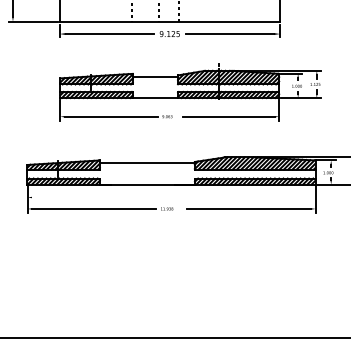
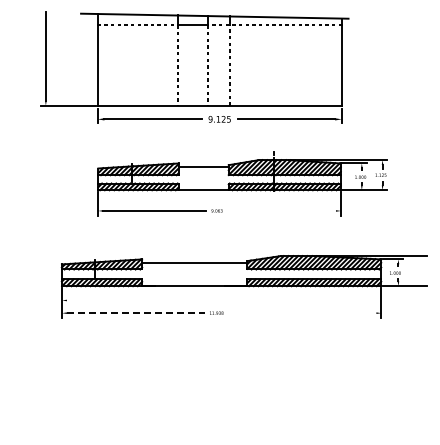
line: (228, 116) -> (284, 210), removed
line: (93, 209) -> (135, 313), solid -> dashed
line: (249, 209) -> (307, 313), removed

